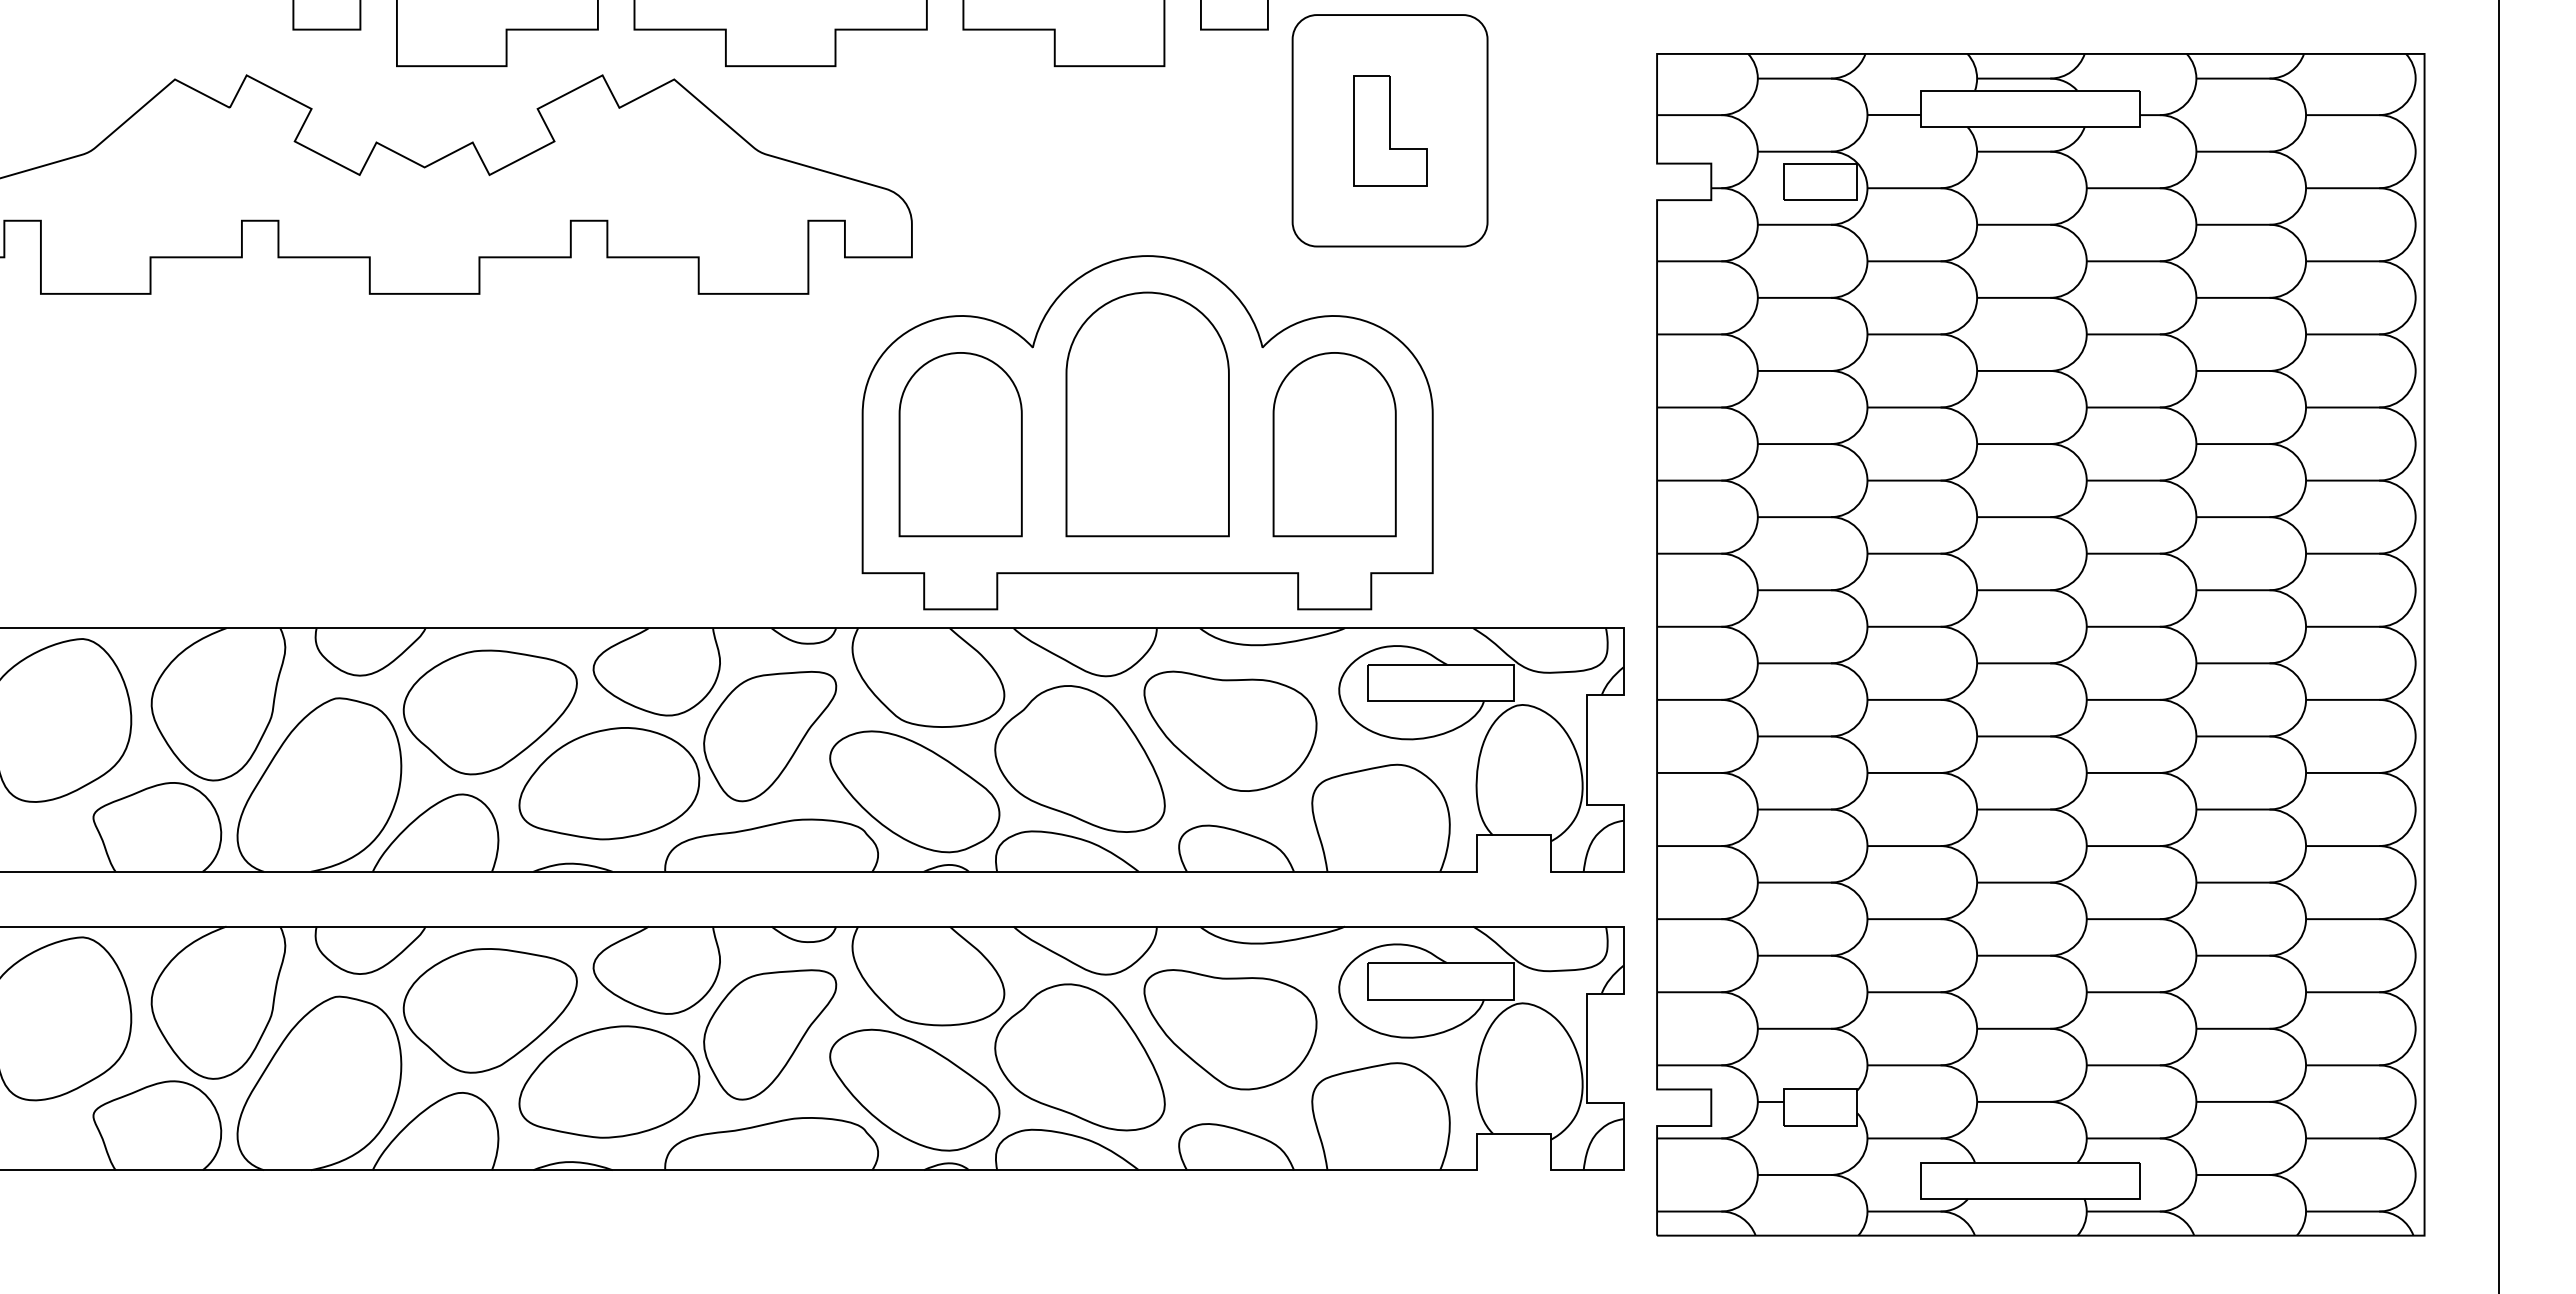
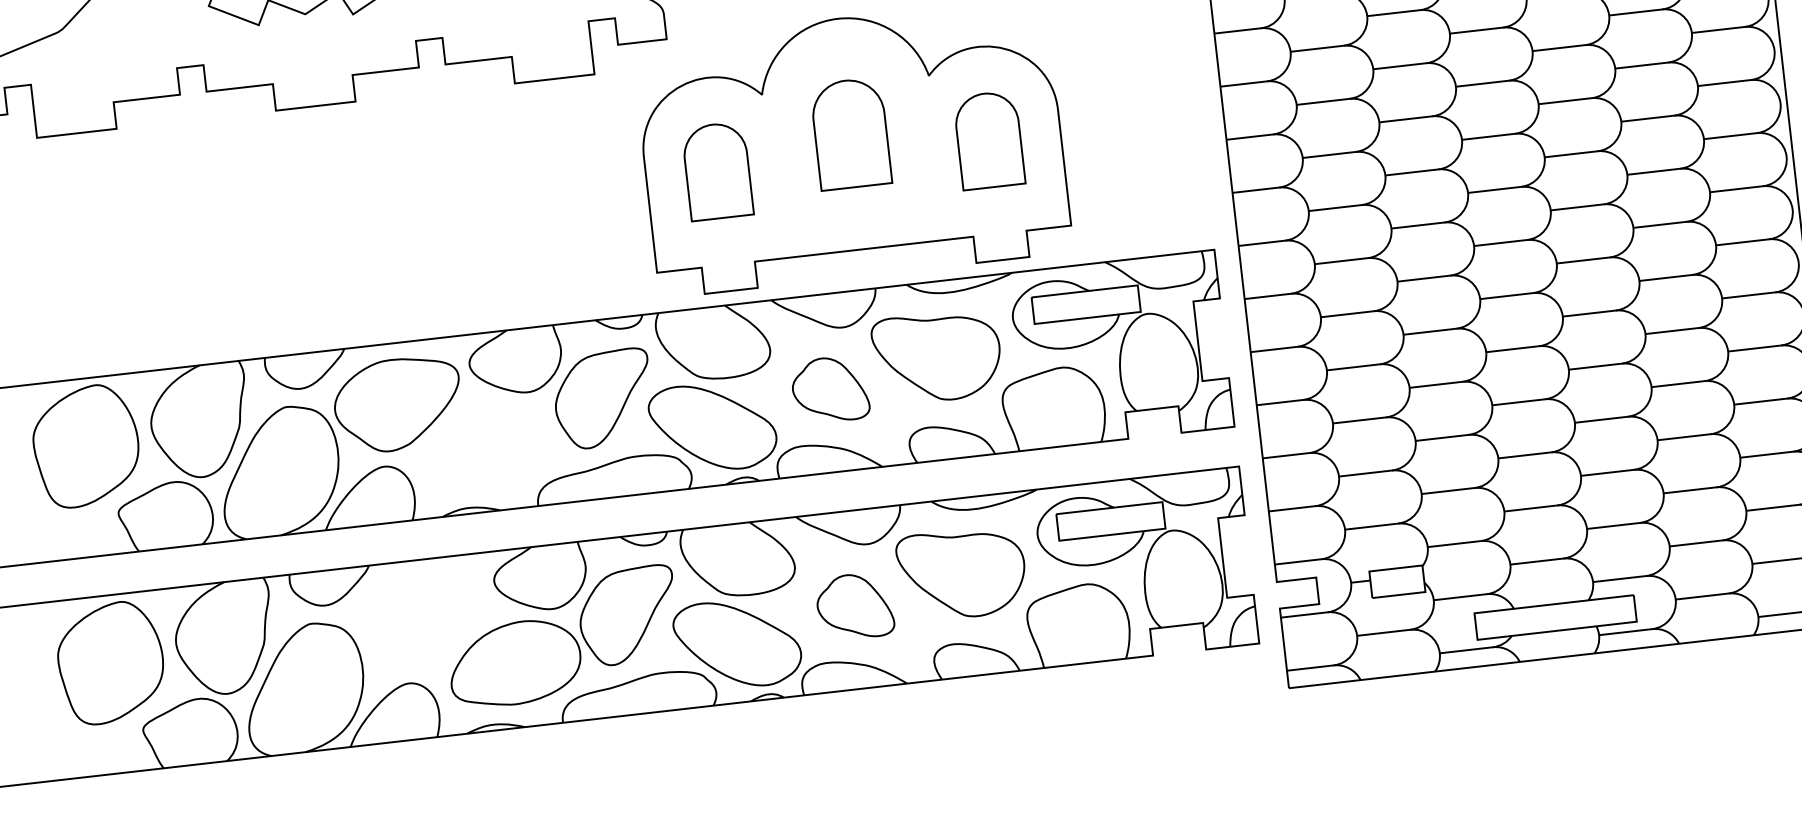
part: (1147, 414) -> (850, 133), size x0.6
part: (960, 444) -> (717, 171), size x0.7
part: (1334, 444) -> (989, 140), size x0.7
part: (1079, 758) -> (829, 389), size x0.6
part: (609, 783) -> (490, 446), removed
part: (489, 1010) -> (422, 621), removed
part: (1079, 1057) -> (854, 606), size x0.6

